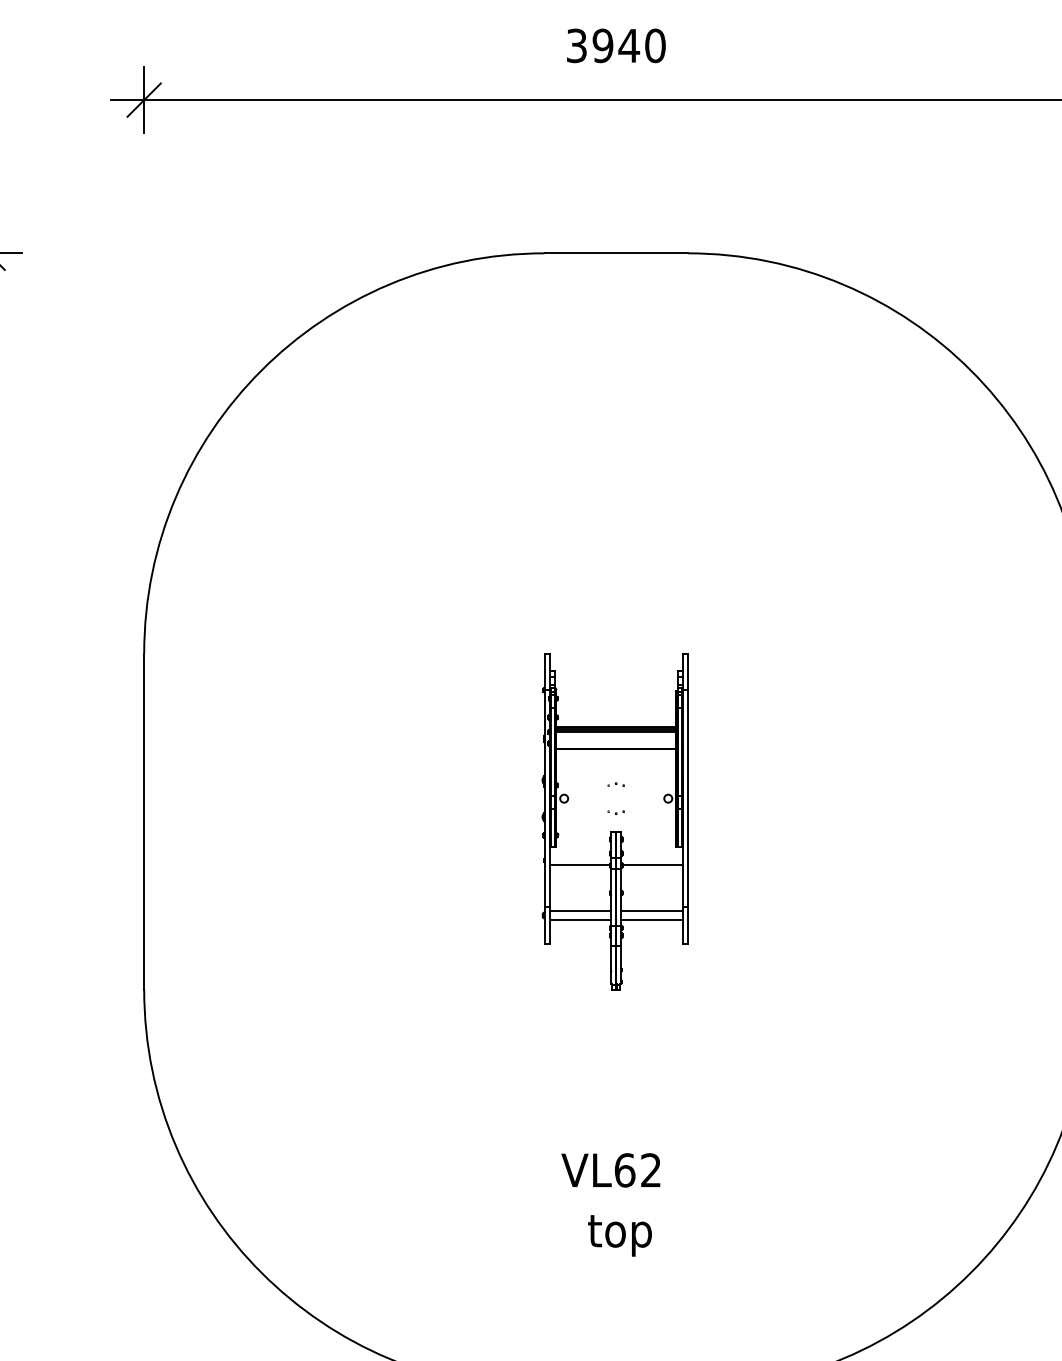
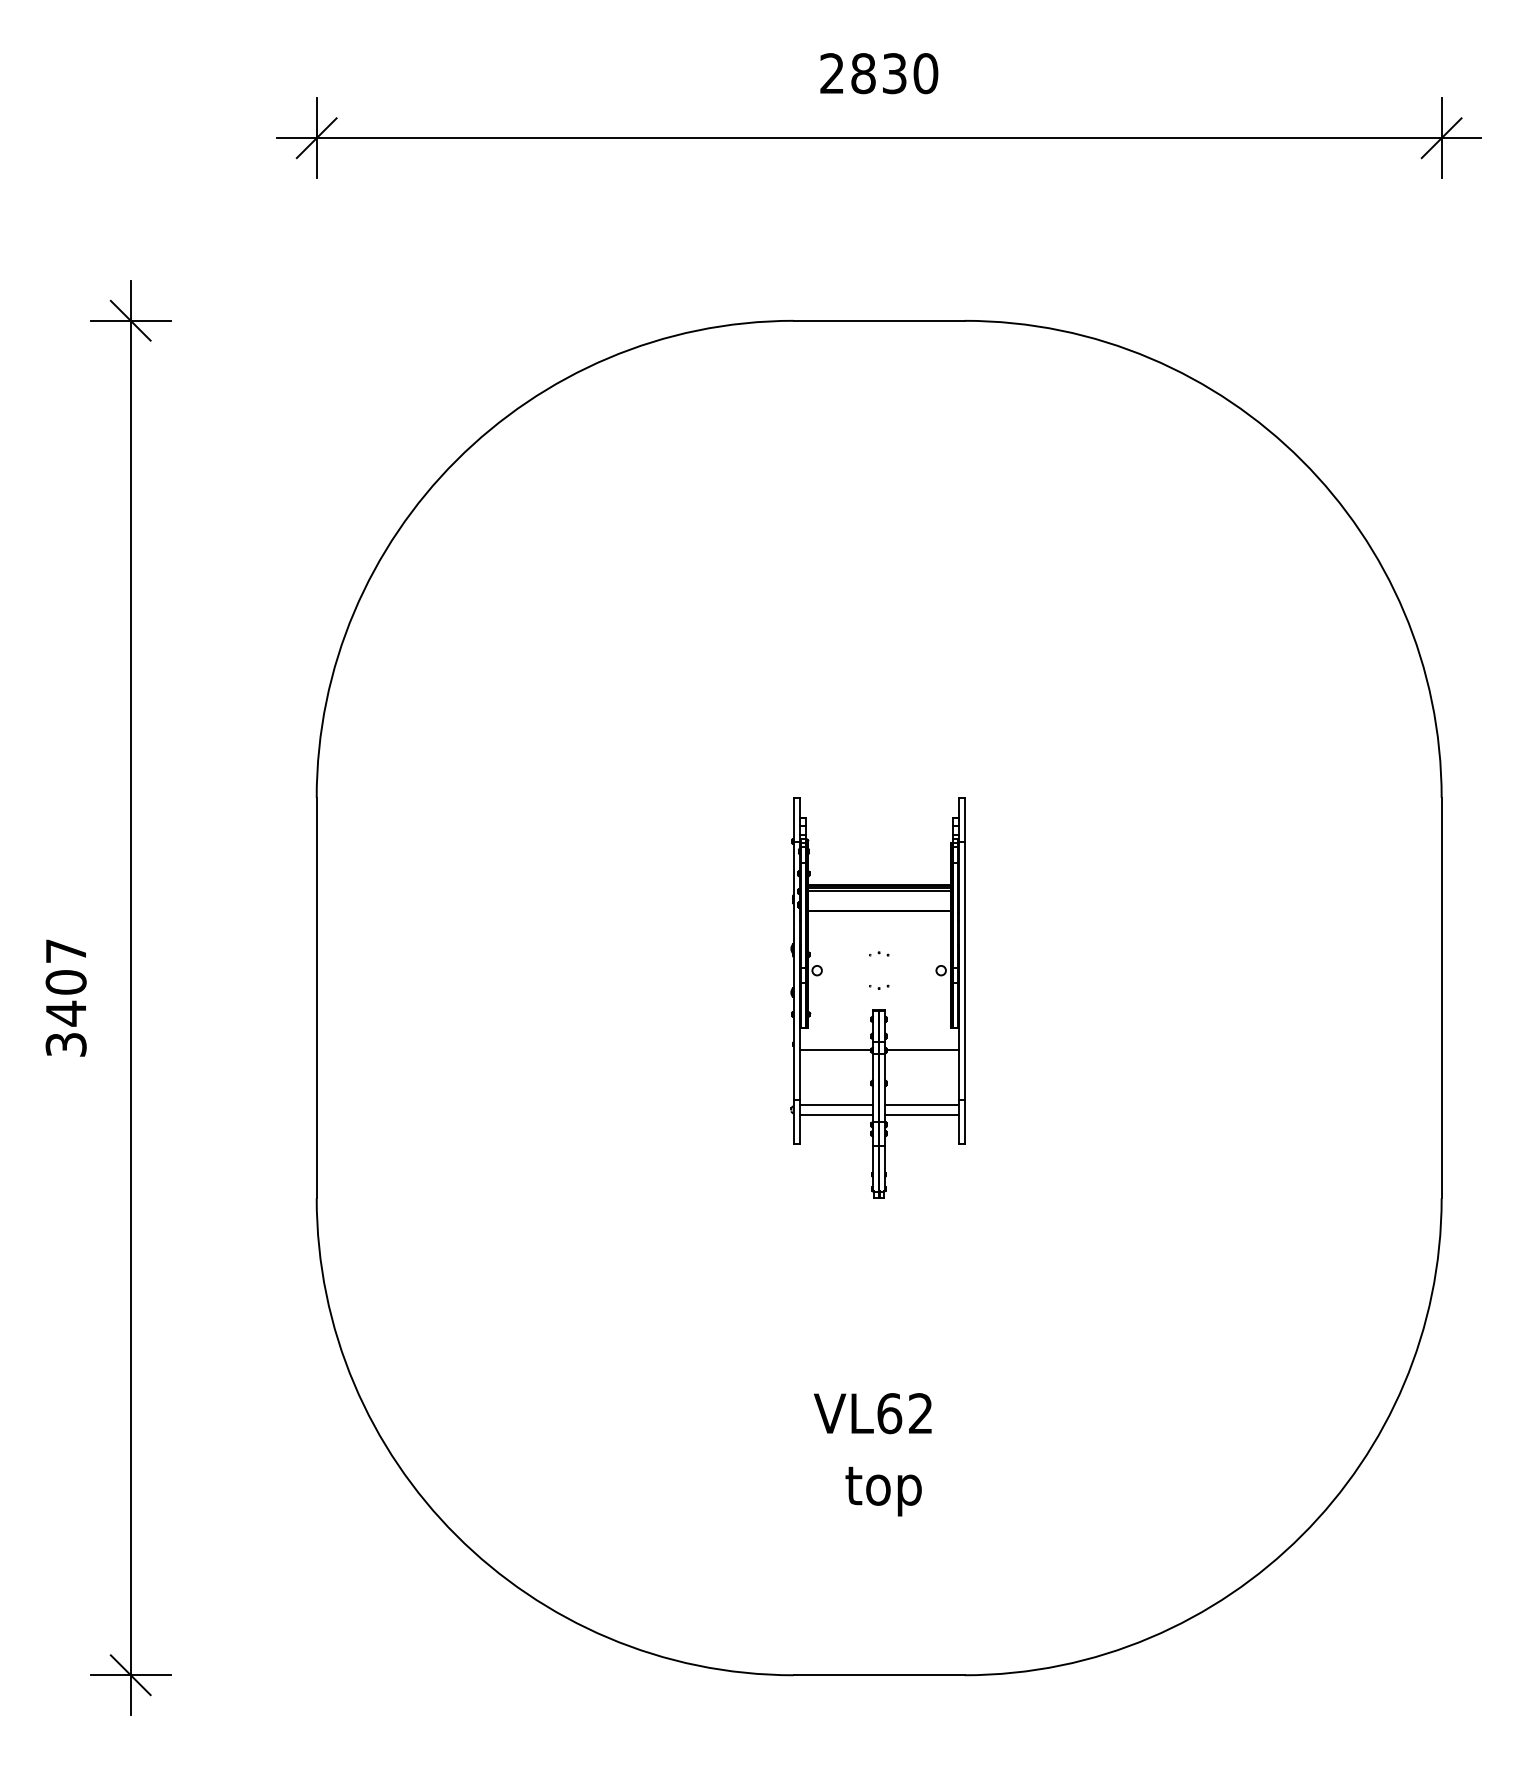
text: (603, 45) -> (863, 73), 3940 -> 2830

